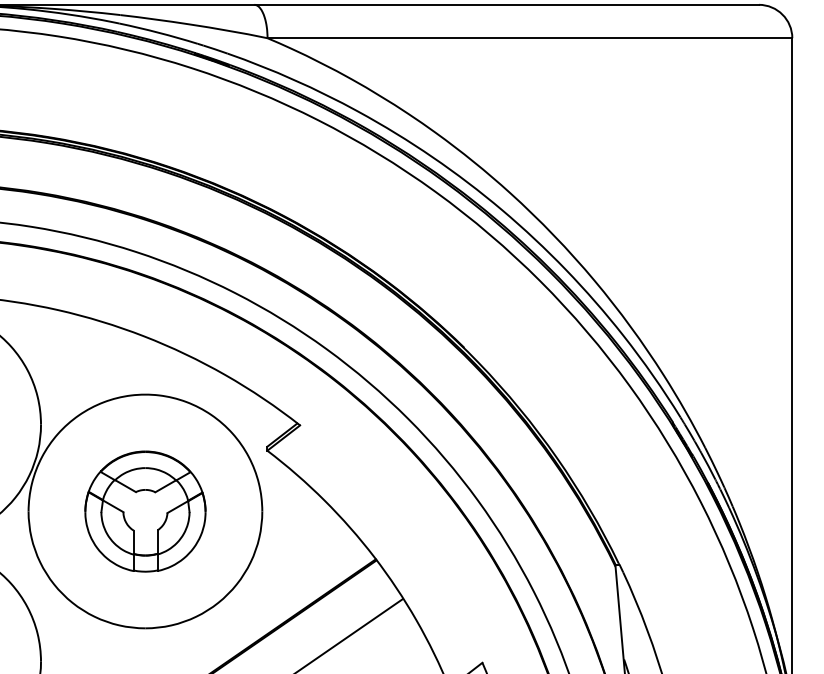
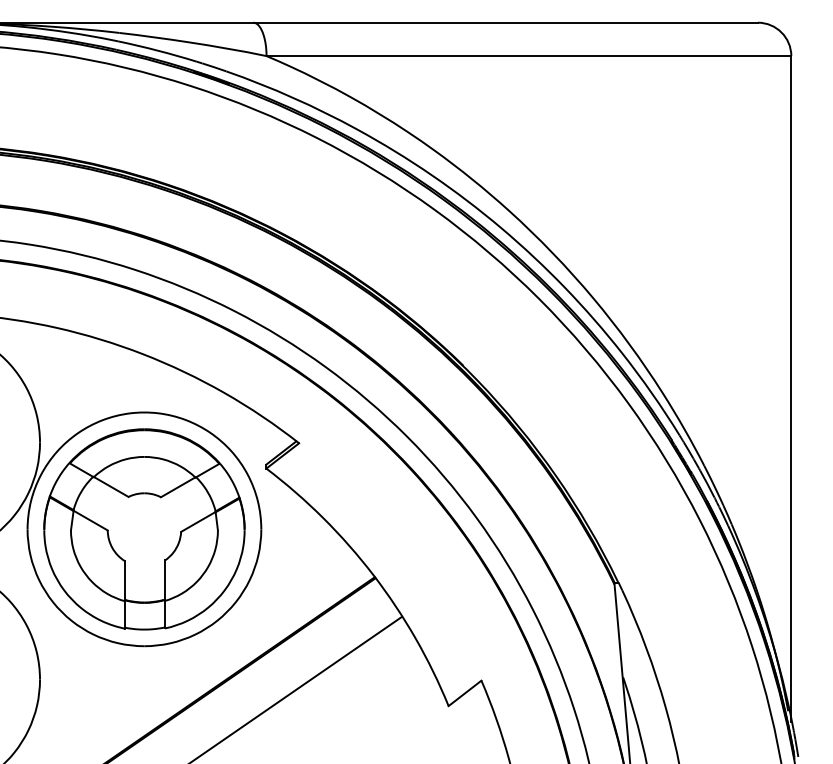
part: (145, 511) -> (144, 529), size x1.67

